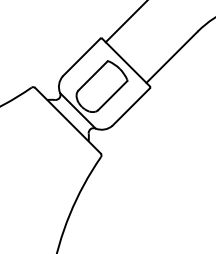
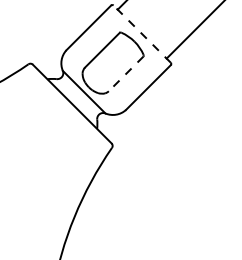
line: (126, 62) -> (142, 34), solid -> dashed
line: (112, 95) -> (125, 73), solid -> dashed

